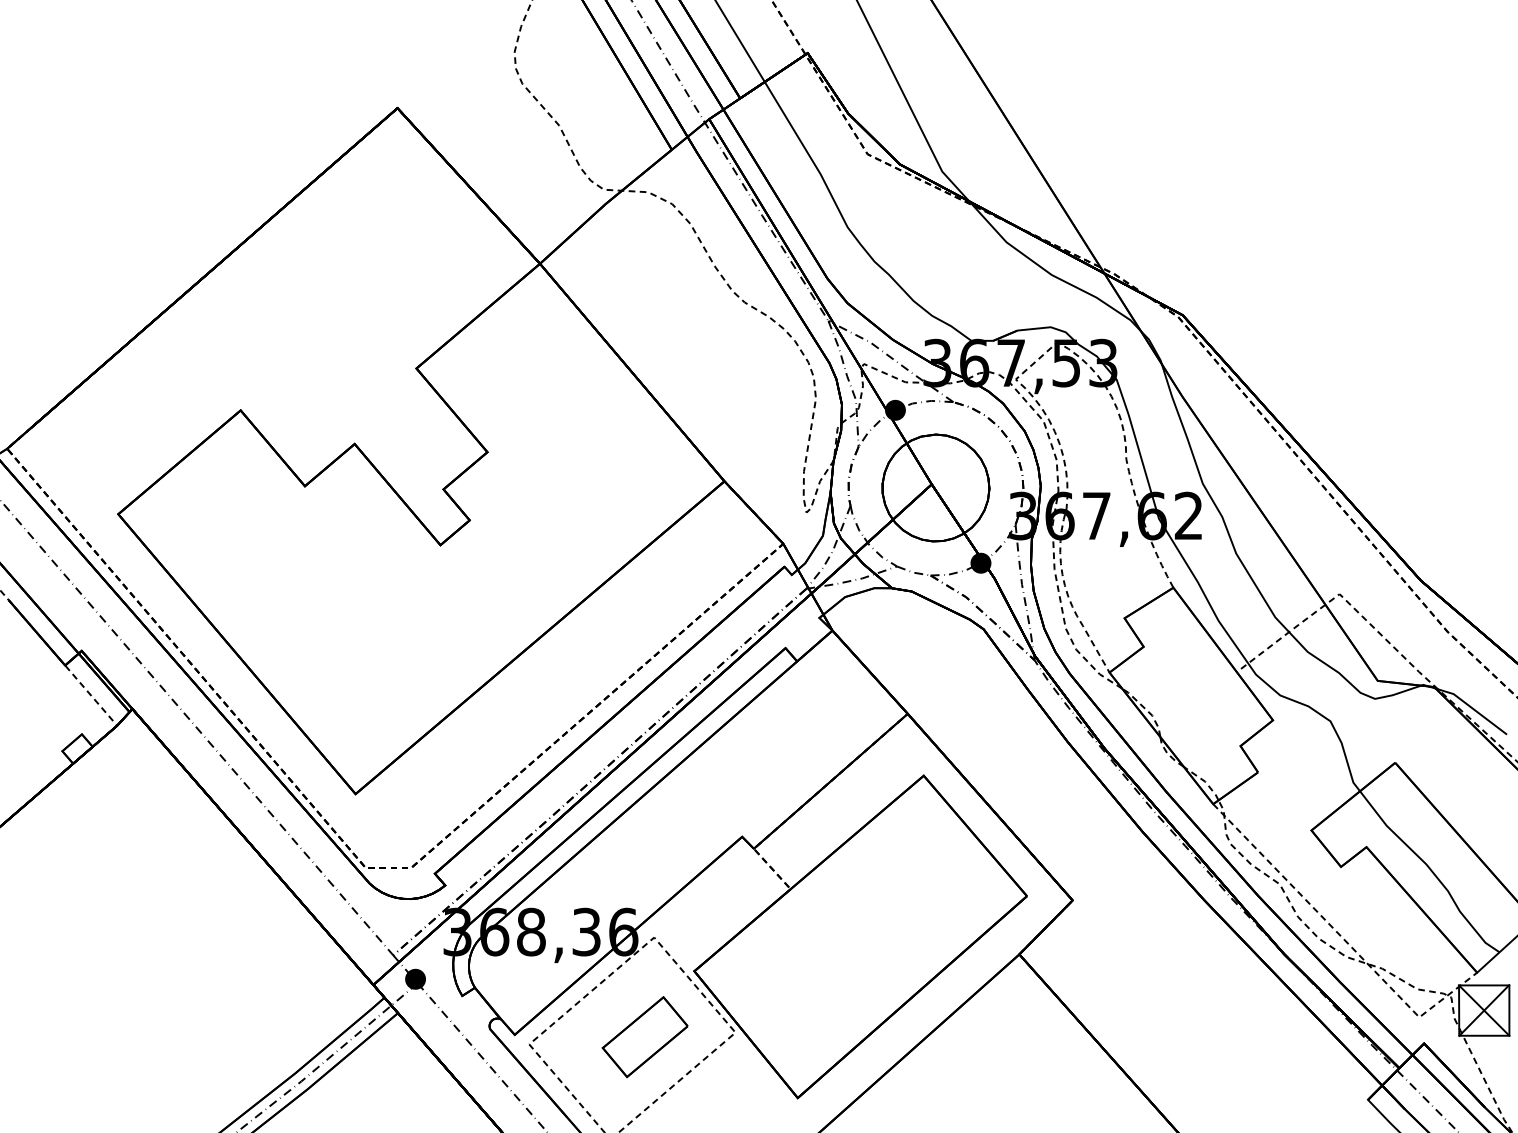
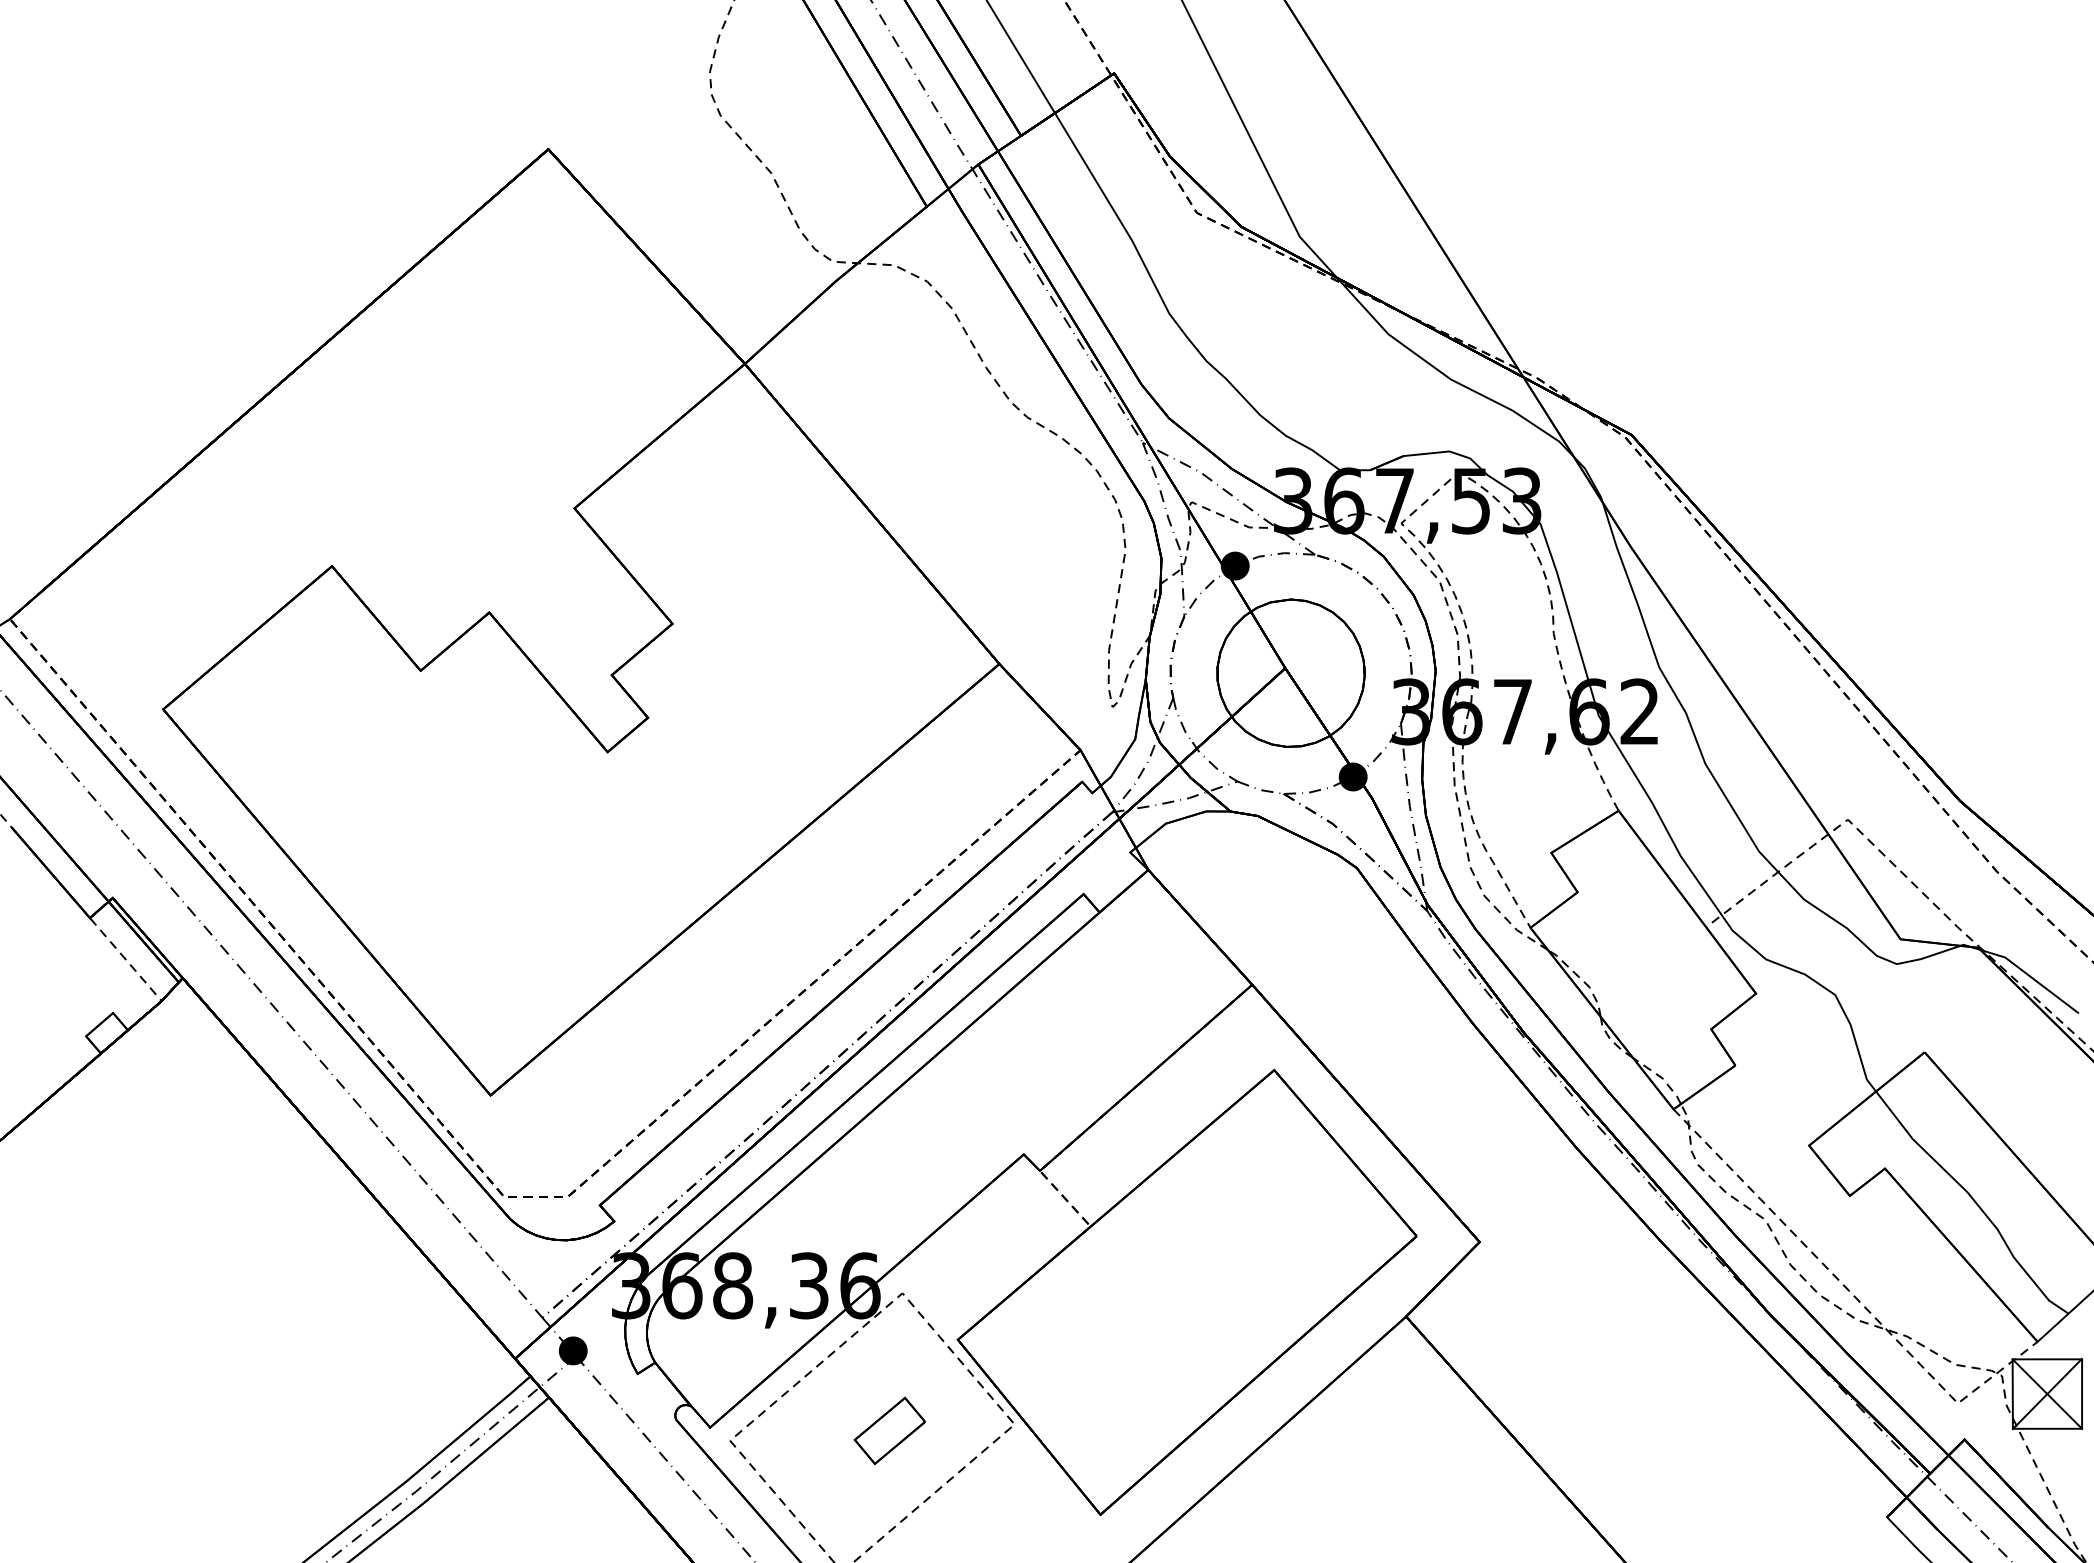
part: (644, 1037) -> (889, 1431), size x0.6

